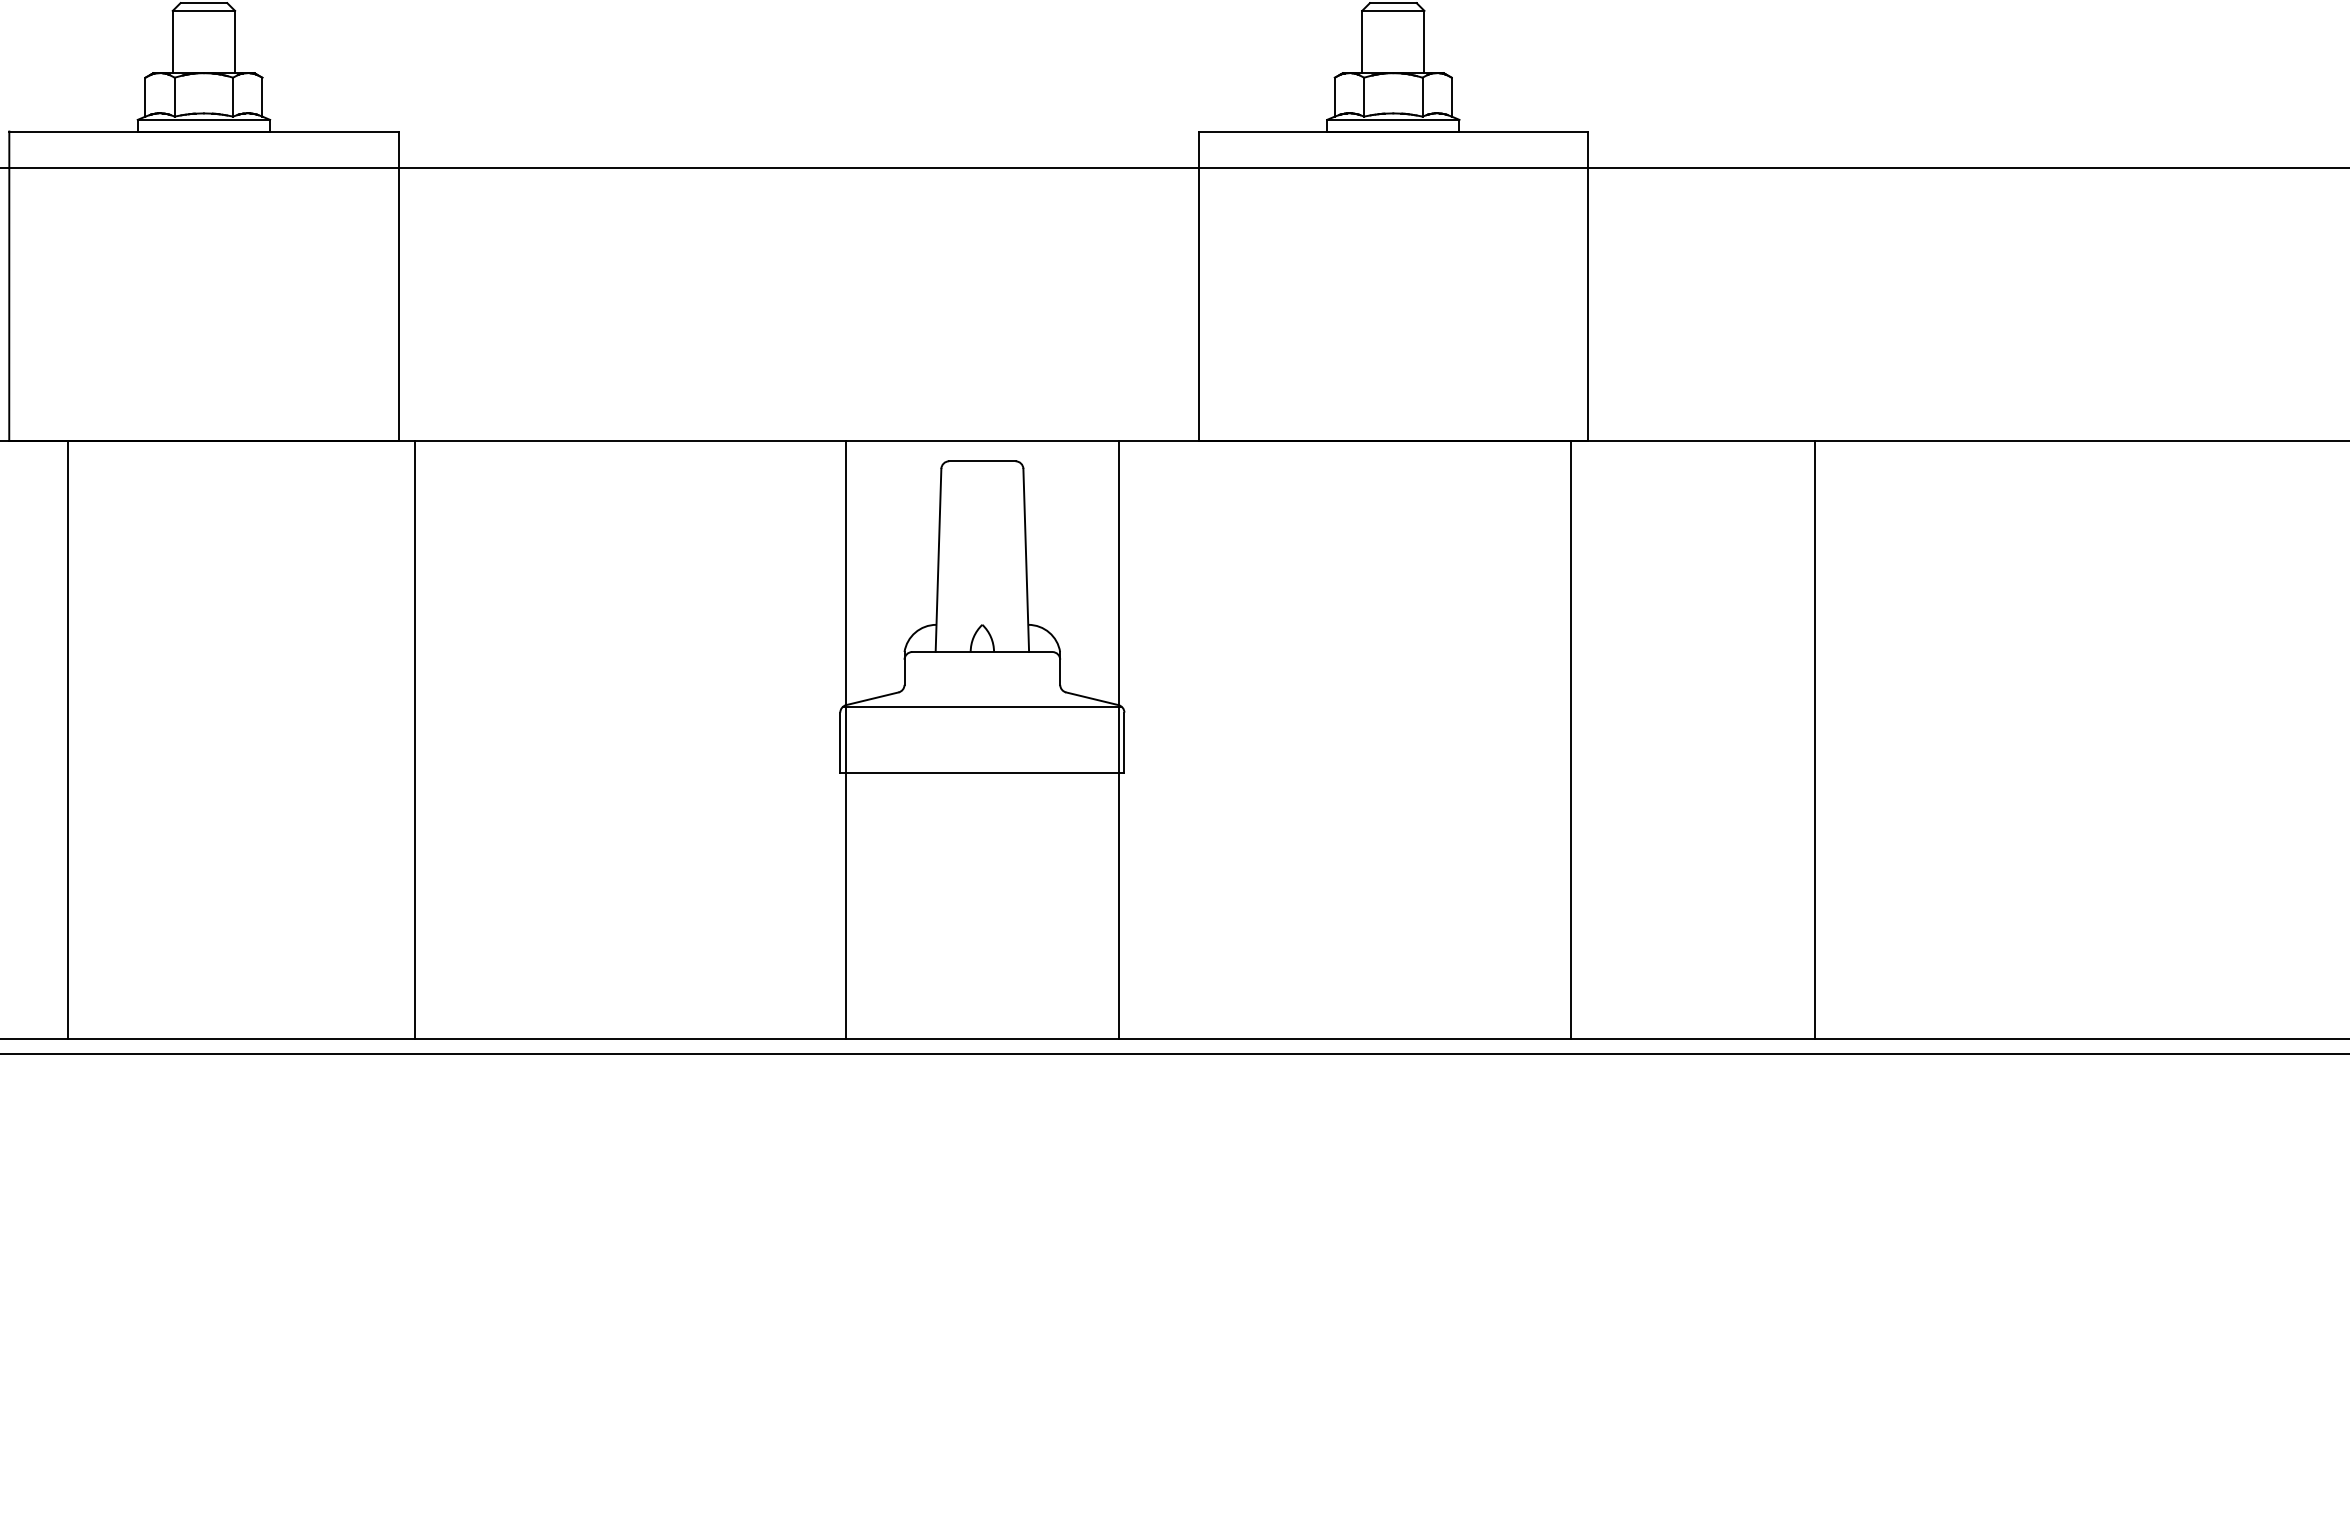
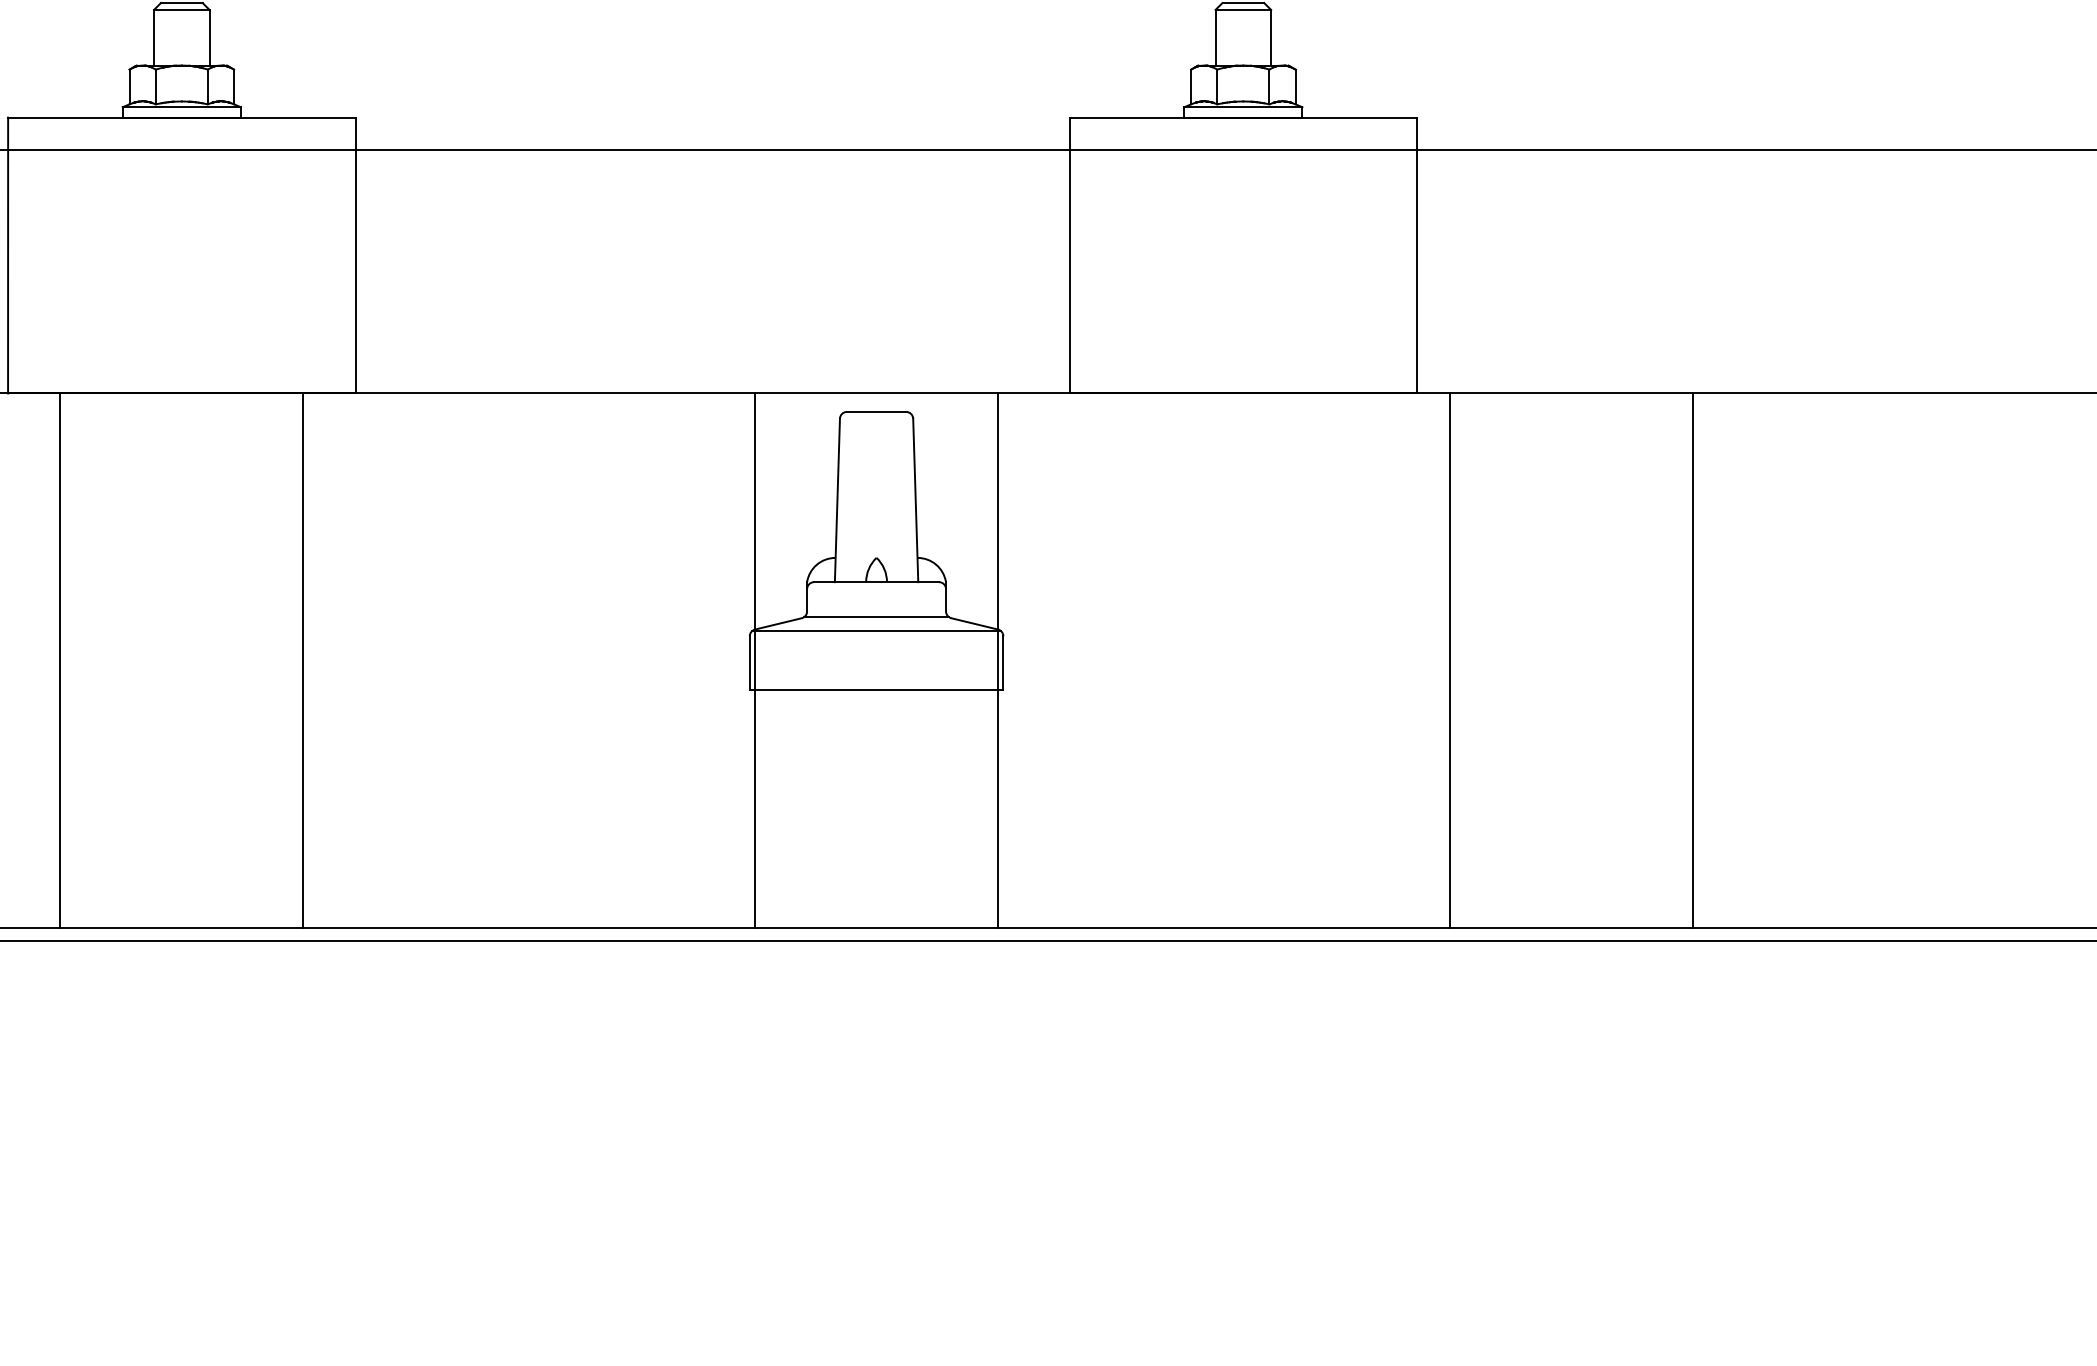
line: (982, 690) -> (876, 616), added
line: (415, 739) -> (303, 660), moved
line: (1570, 739) -> (1449, 660), moved
line: (1815, 739) -> (1693, 660), moved

